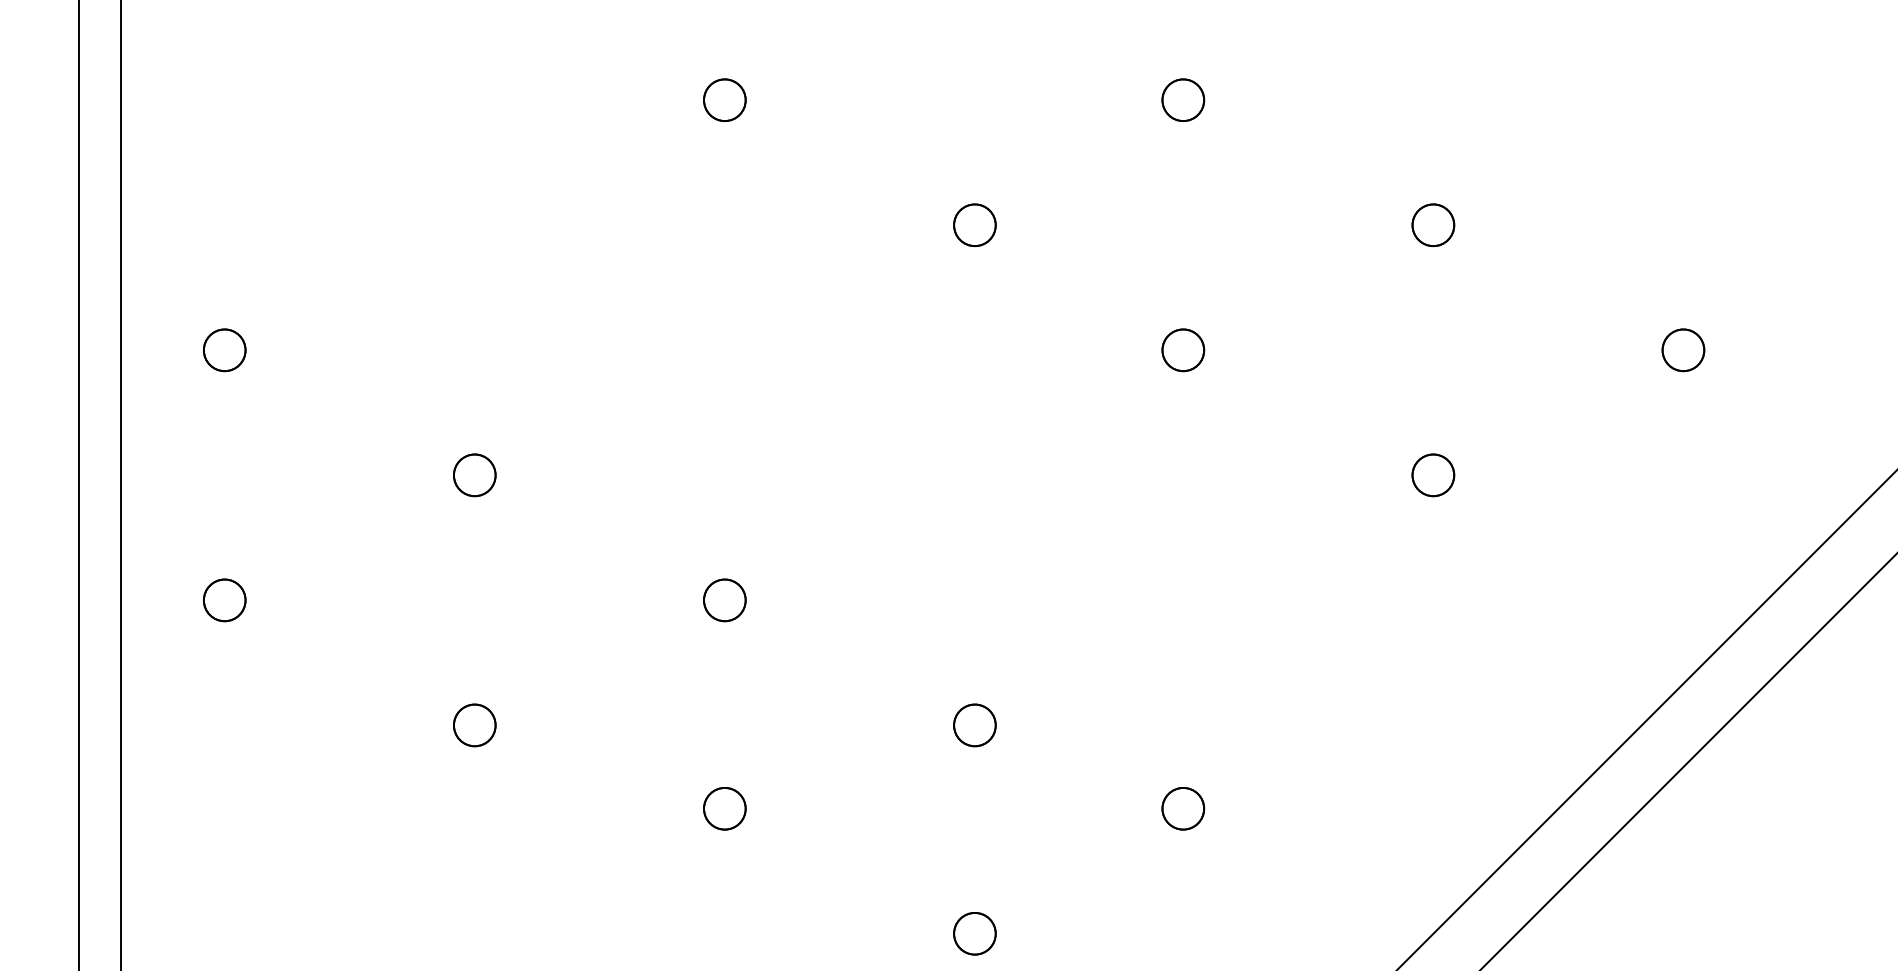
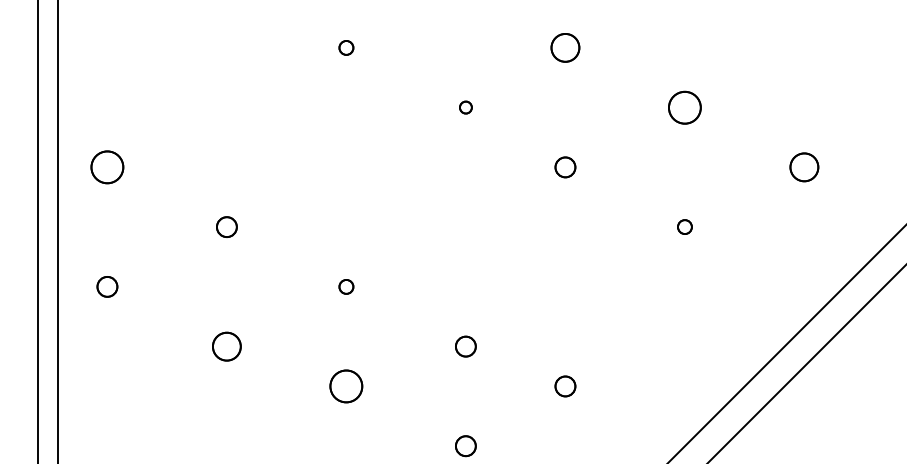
part: (725, 99) -> (346, 47), size x0.7
part: (1183, 99) -> (565, 47), size x1.4
part: (974, 224) -> (465, 107), size x0.6
part: (1432, 224) -> (684, 107), size x1.6
part: (224, 350) -> (107, 167), size x1.6
part: (1683, 350) -> (804, 167), size x1.4
part: (1432, 473) -> (684, 226), size x0.7
part: (725, 599) -> (346, 286), size x0.7
part: (473, 725) -> (226, 346), size x1.4
part: (725, 808) -> (346, 386), size x1.6

